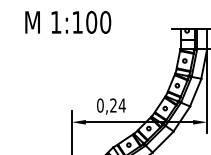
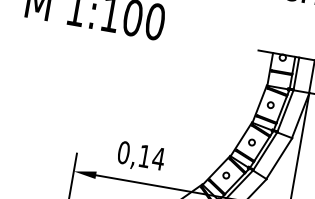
text: (113, 105) -> (144, 156), 0,24 -> 0,14

